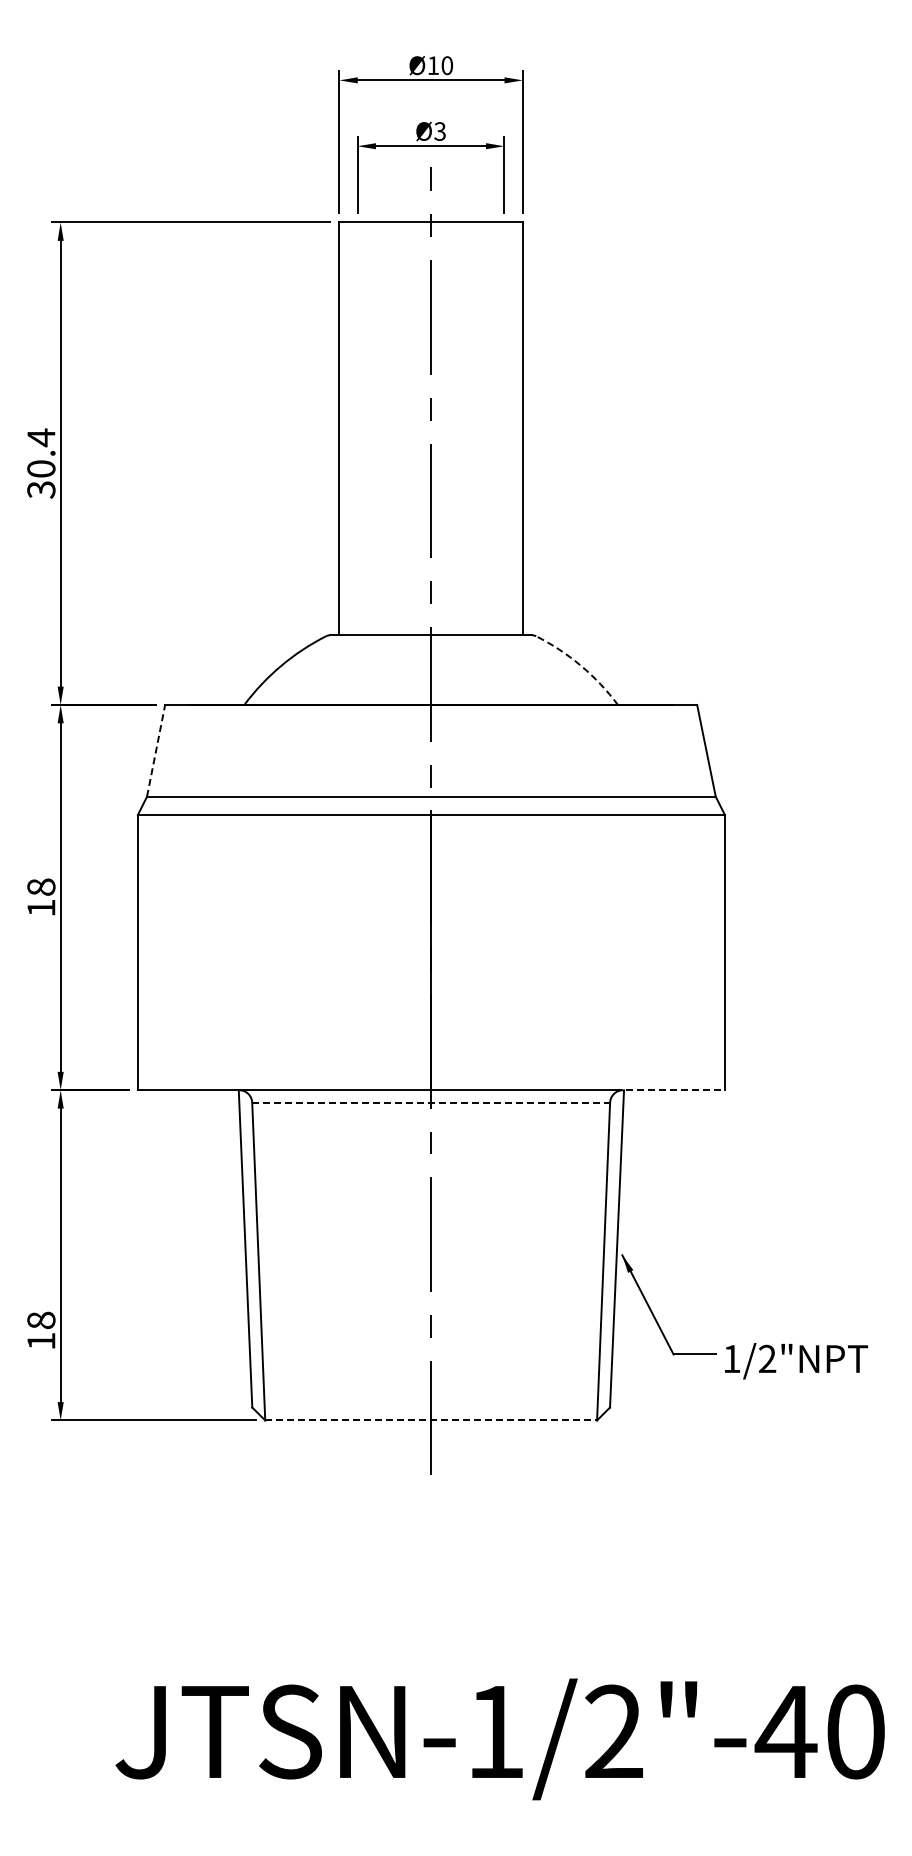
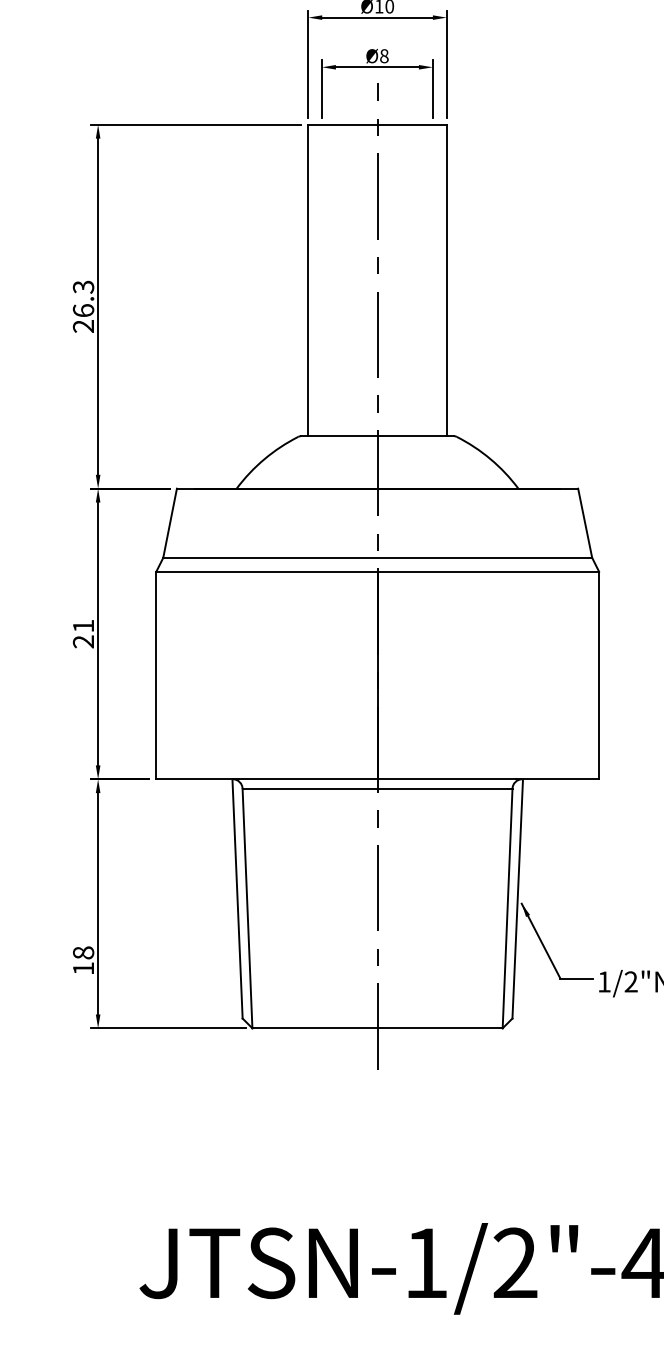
text: (439, 131) -> (383, 56), Ø3 -> Ø8
text: (41, 463) -> (83, 306), 30.4 -> 26.3
arc: (581, 665) -> (490, 458), dashed -> solid
line: (156, 750) -> (170, 523), dashed -> solid
text: (41, 897) -> (83, 633), 18 -> 21
line: (670, 1090) -> (558, 779), dashed -> solid
line: (431, 1103) -> (377, 789), dashed -> solid
line: (431, 1420) -> (377, 1028), dashed -> solid

